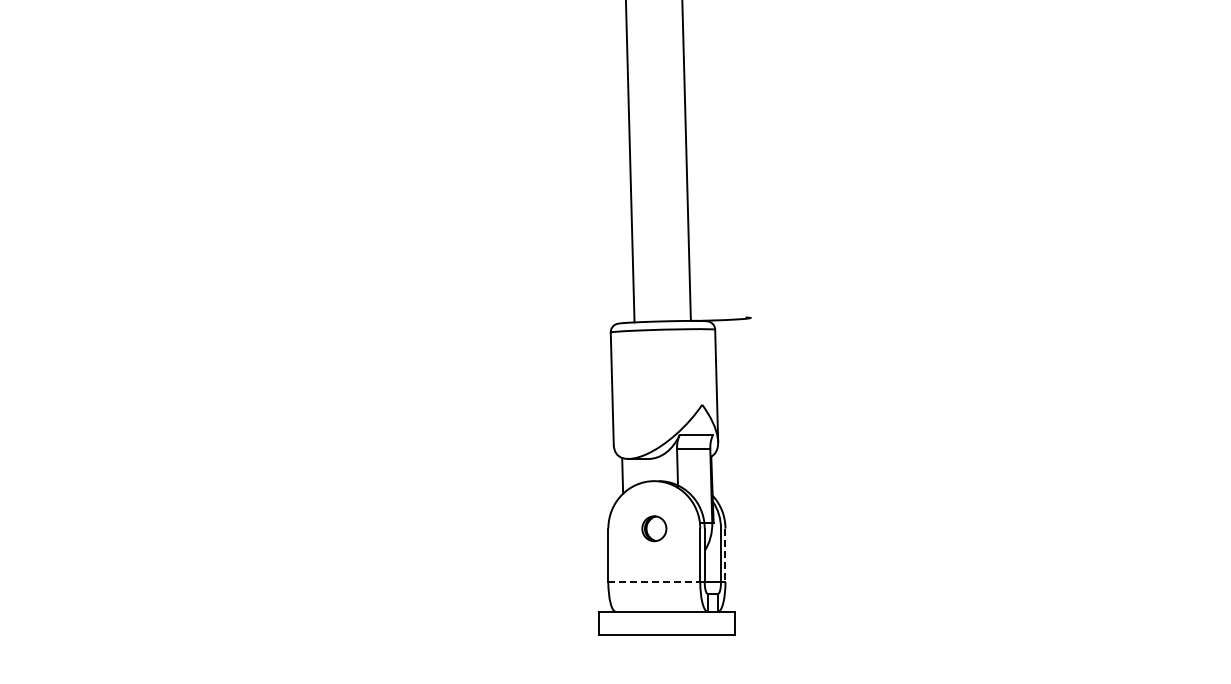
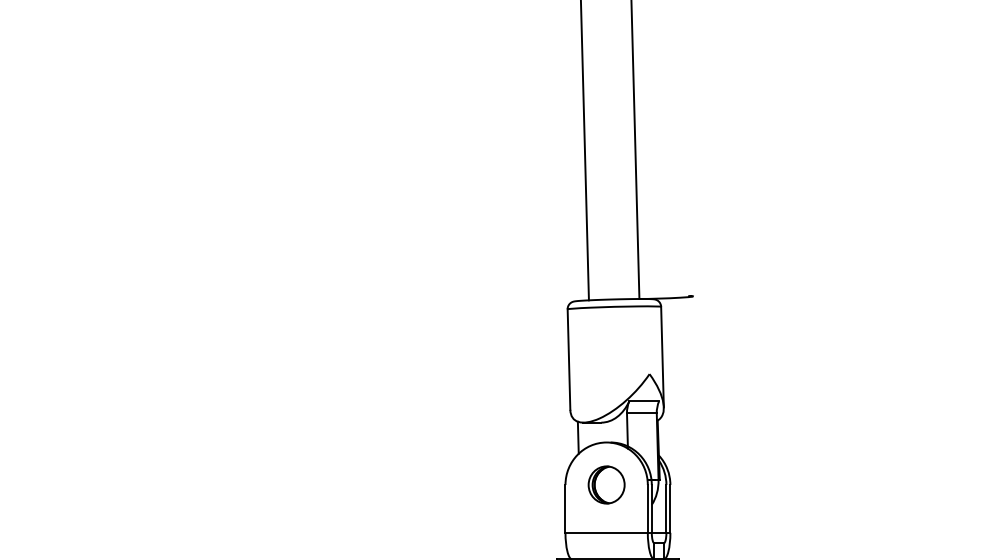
part: (654, 528) -> (606, 484), size x1.67
line: (725, 555) -> (670, 509), dashed -> solid
line: (654, 582) -> (606, 533), dashed -> solid

